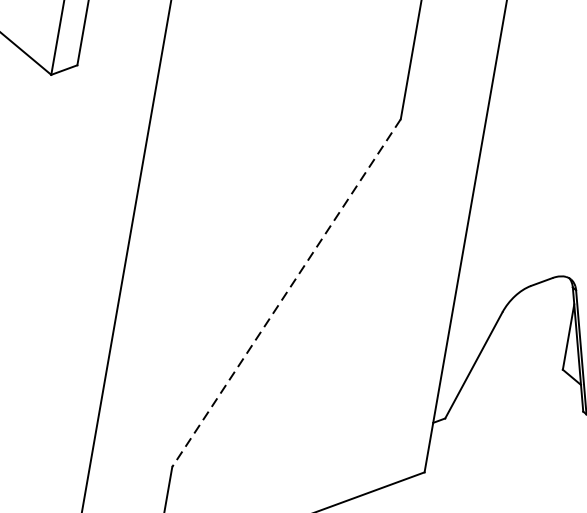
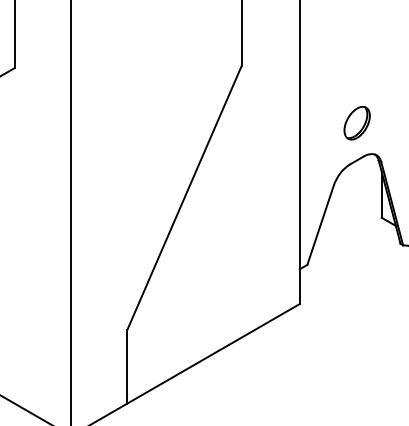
part: (550, 229) -> (356, 123), added
line: (286, 293) -> (184, 198), dashed -> solid

